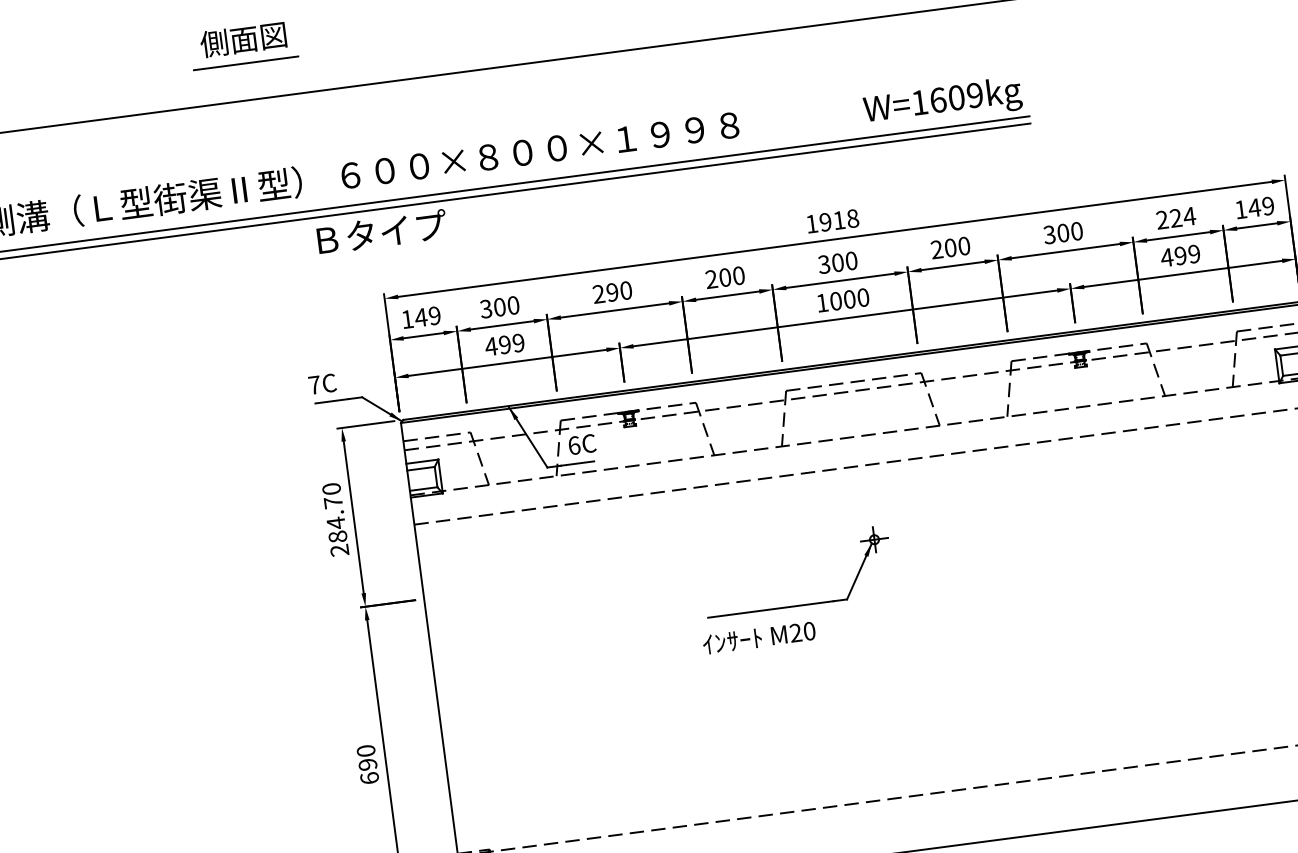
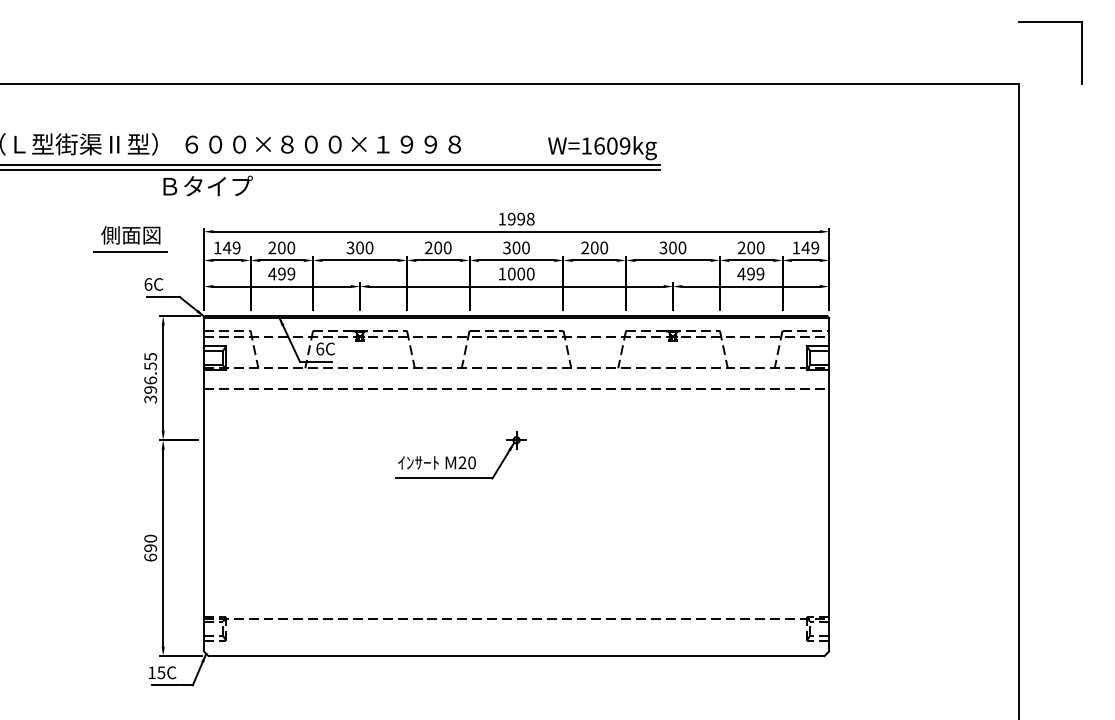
part: (243, 45) -> (130, 239), moved
text: (1182, 216) -> (755, 247), 224 -> 200
text: (838, 219) -> (520, 218), 1918 -> 1998
text: (604, 292) -> (354, 247), 290 -> 300
text: (486, 309) -> (272, 248), 300 -> 200
text: (314, 385) -> (148, 284), 7C -> 6C
text: (335, 520) -> (150, 378), 284.70 -> 396.55
text: (758, 637) -> (436, 462), moved

